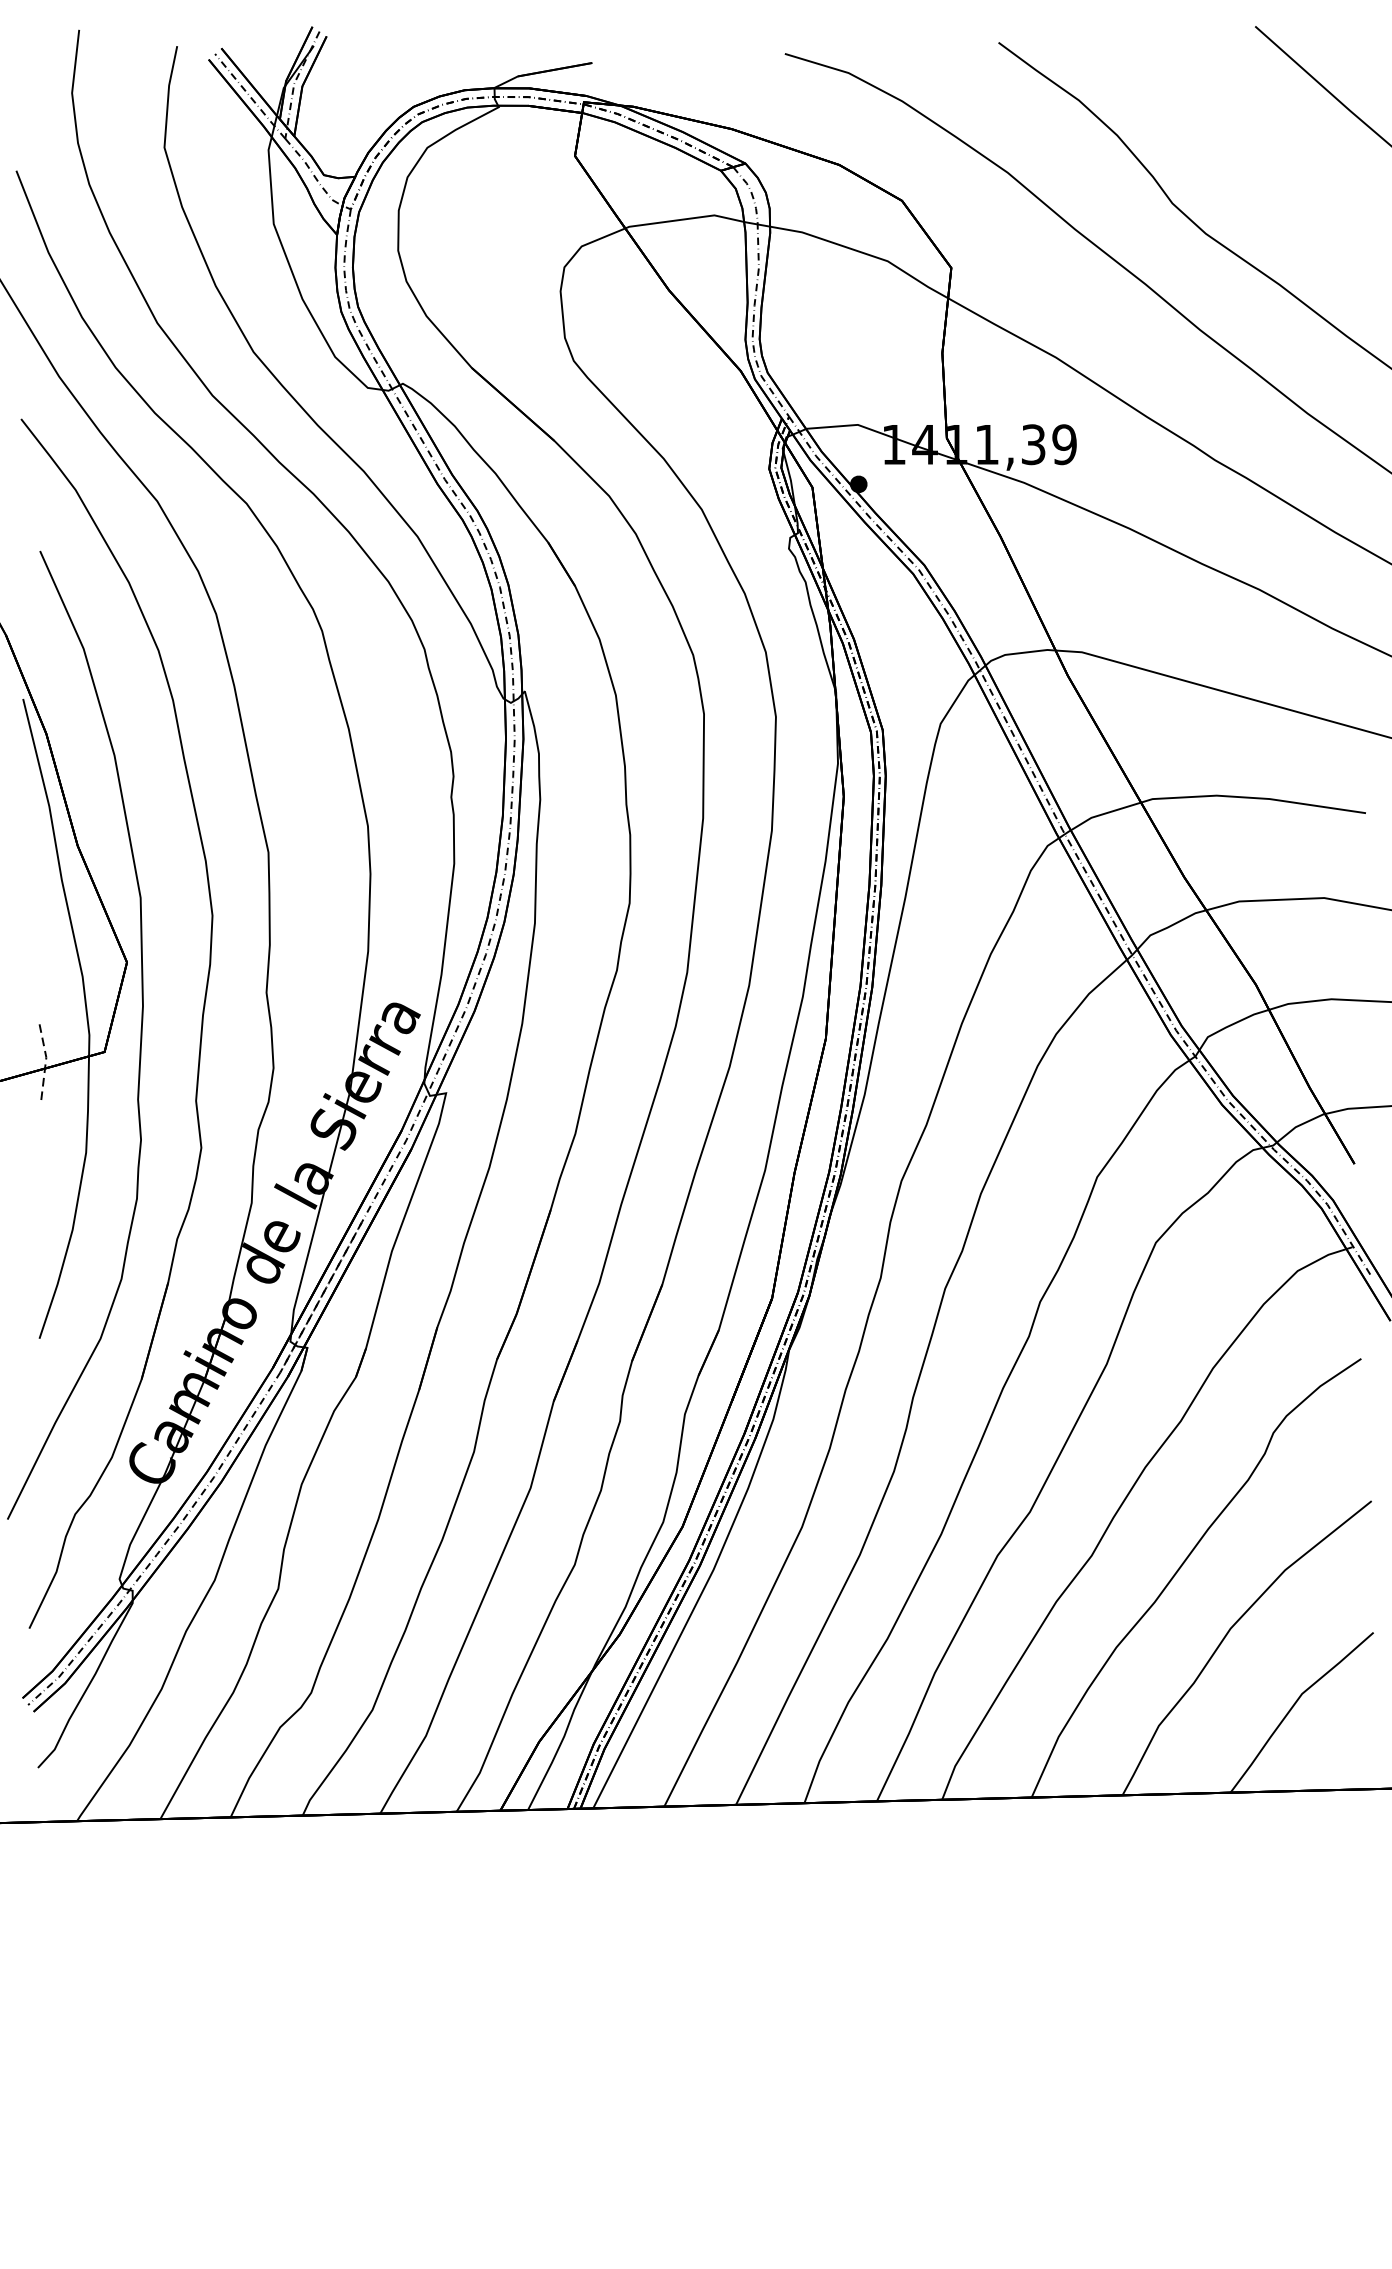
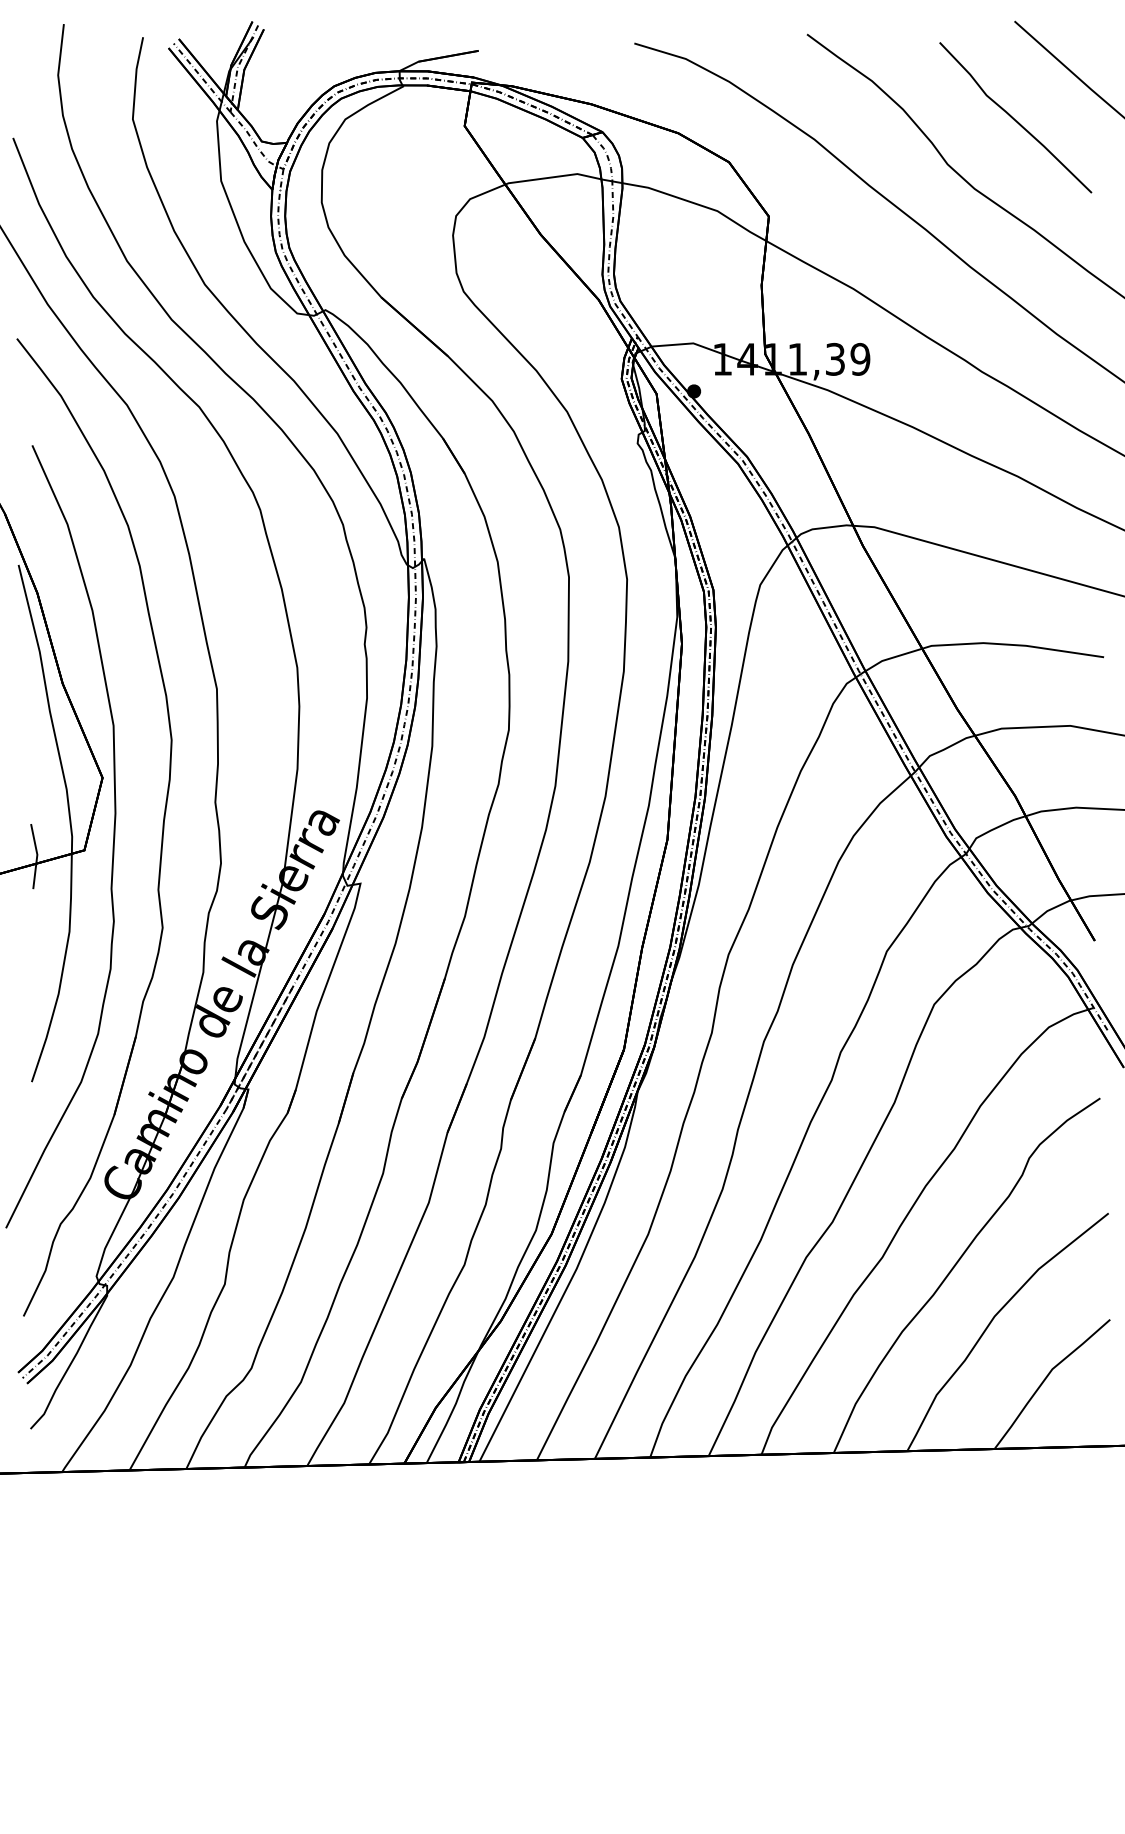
curve: (1255, 146) -> (1014, 118), added
line: (46, 1058) -> (37, 855), dashed -> solid

